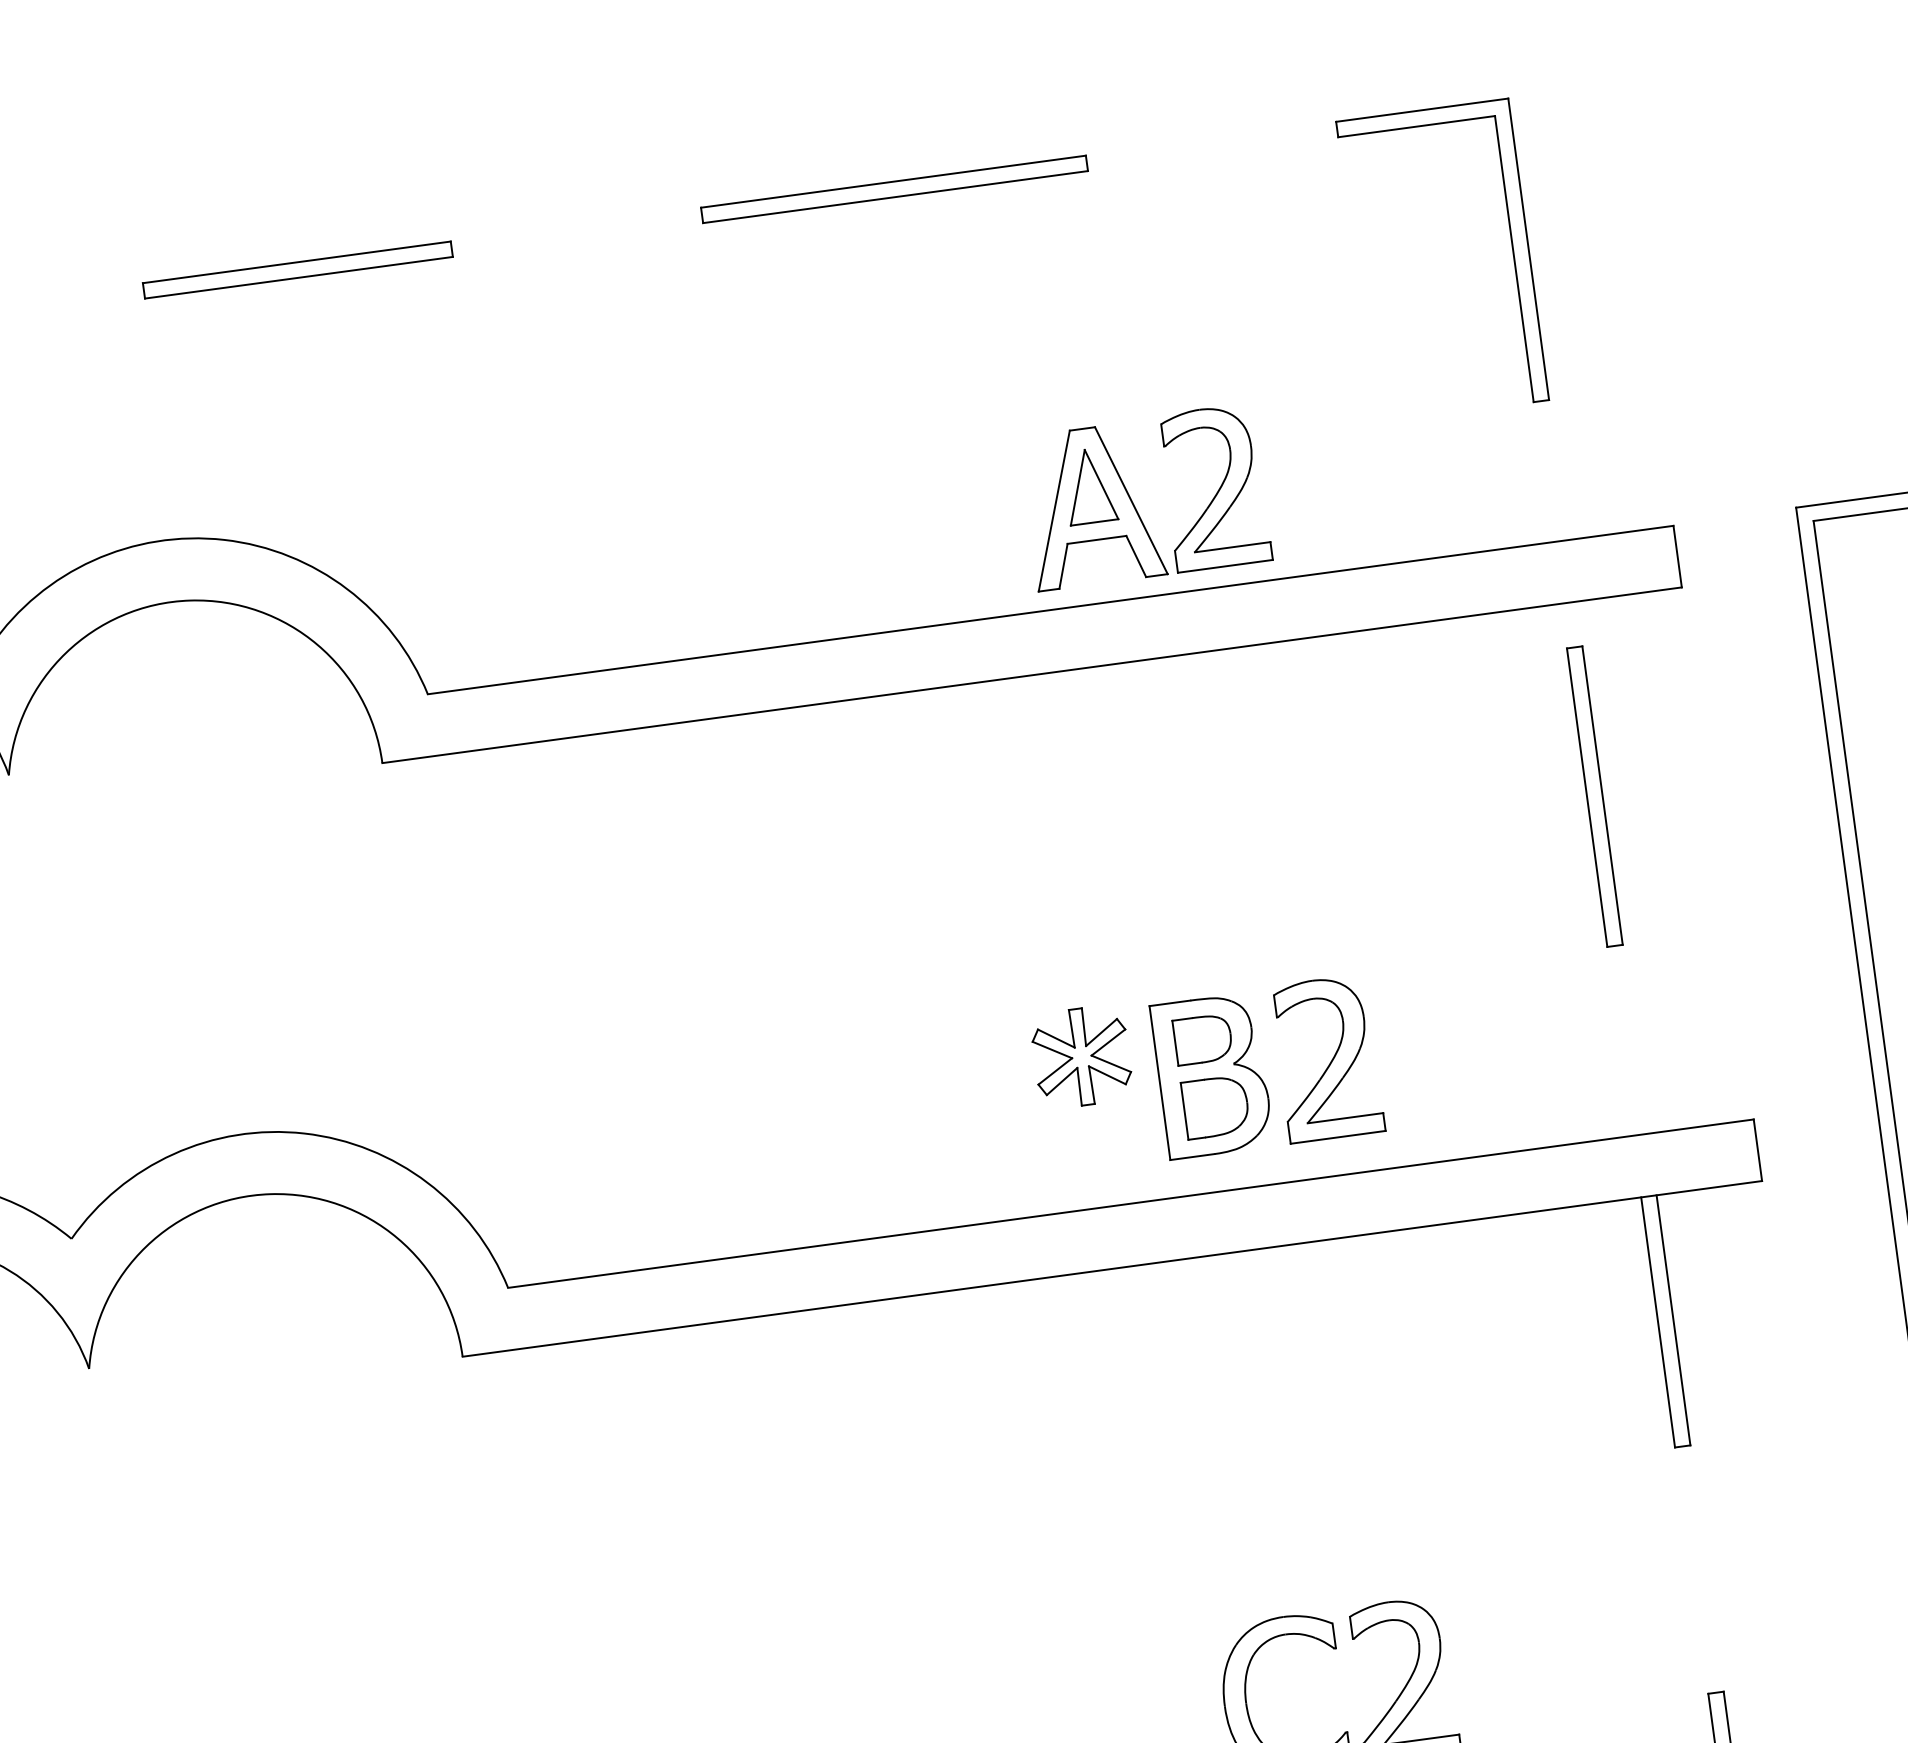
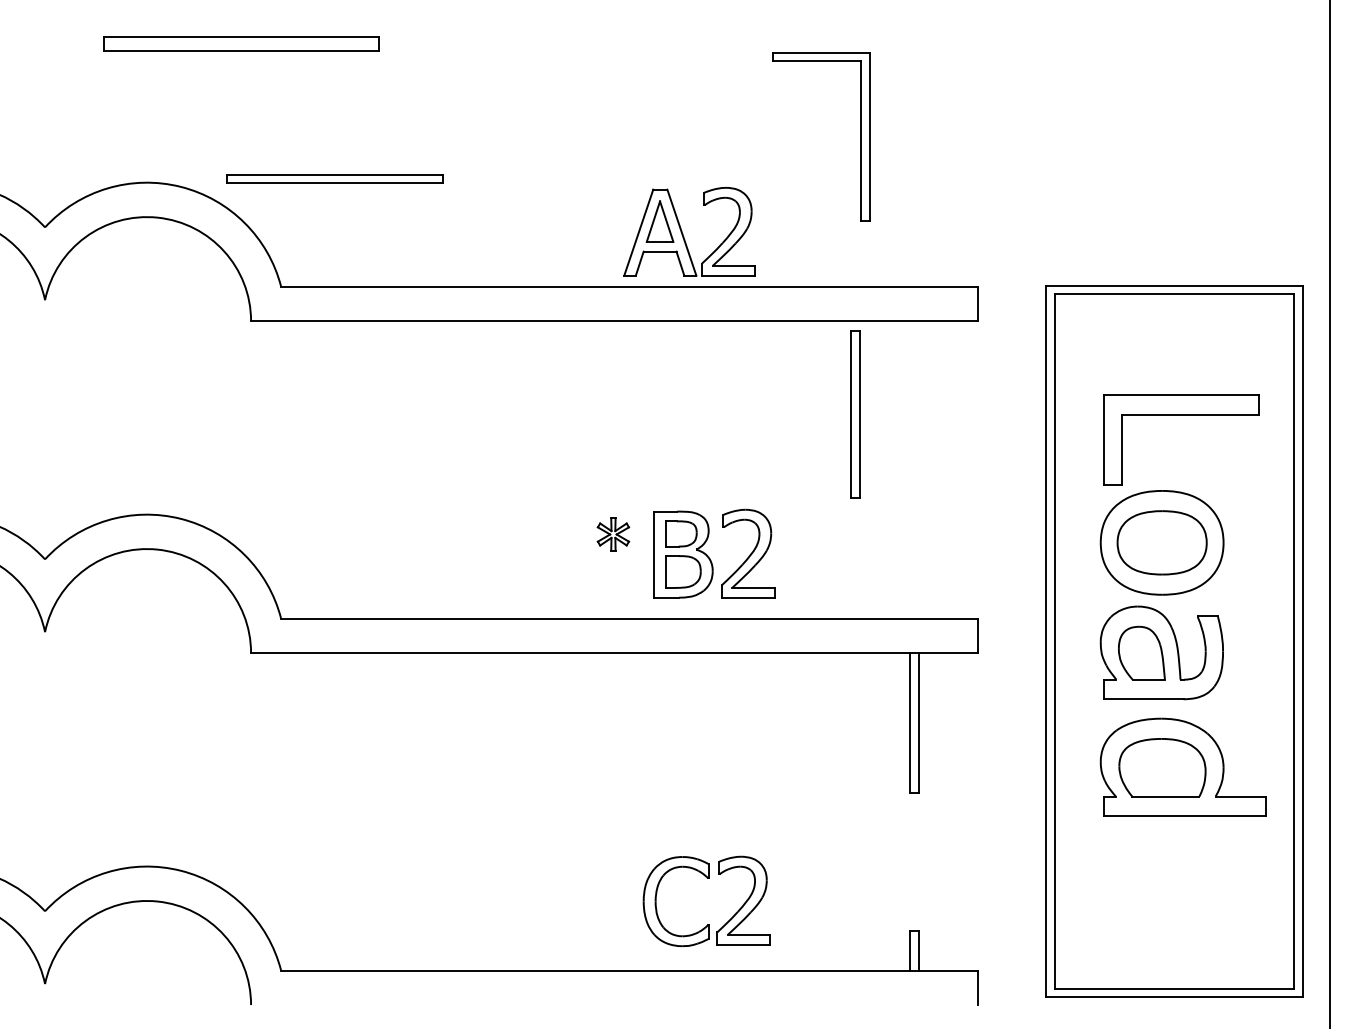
part: (893, 188) -> (334, 178), moved
part: (1511, 250) -> (860, 136), moved
part: (296, 269) -> (240, 43), size x1.6
part: (1594, 796) -> (855, 414), moved
part: (1082, 1056) -> (613, 534), size x0.6

